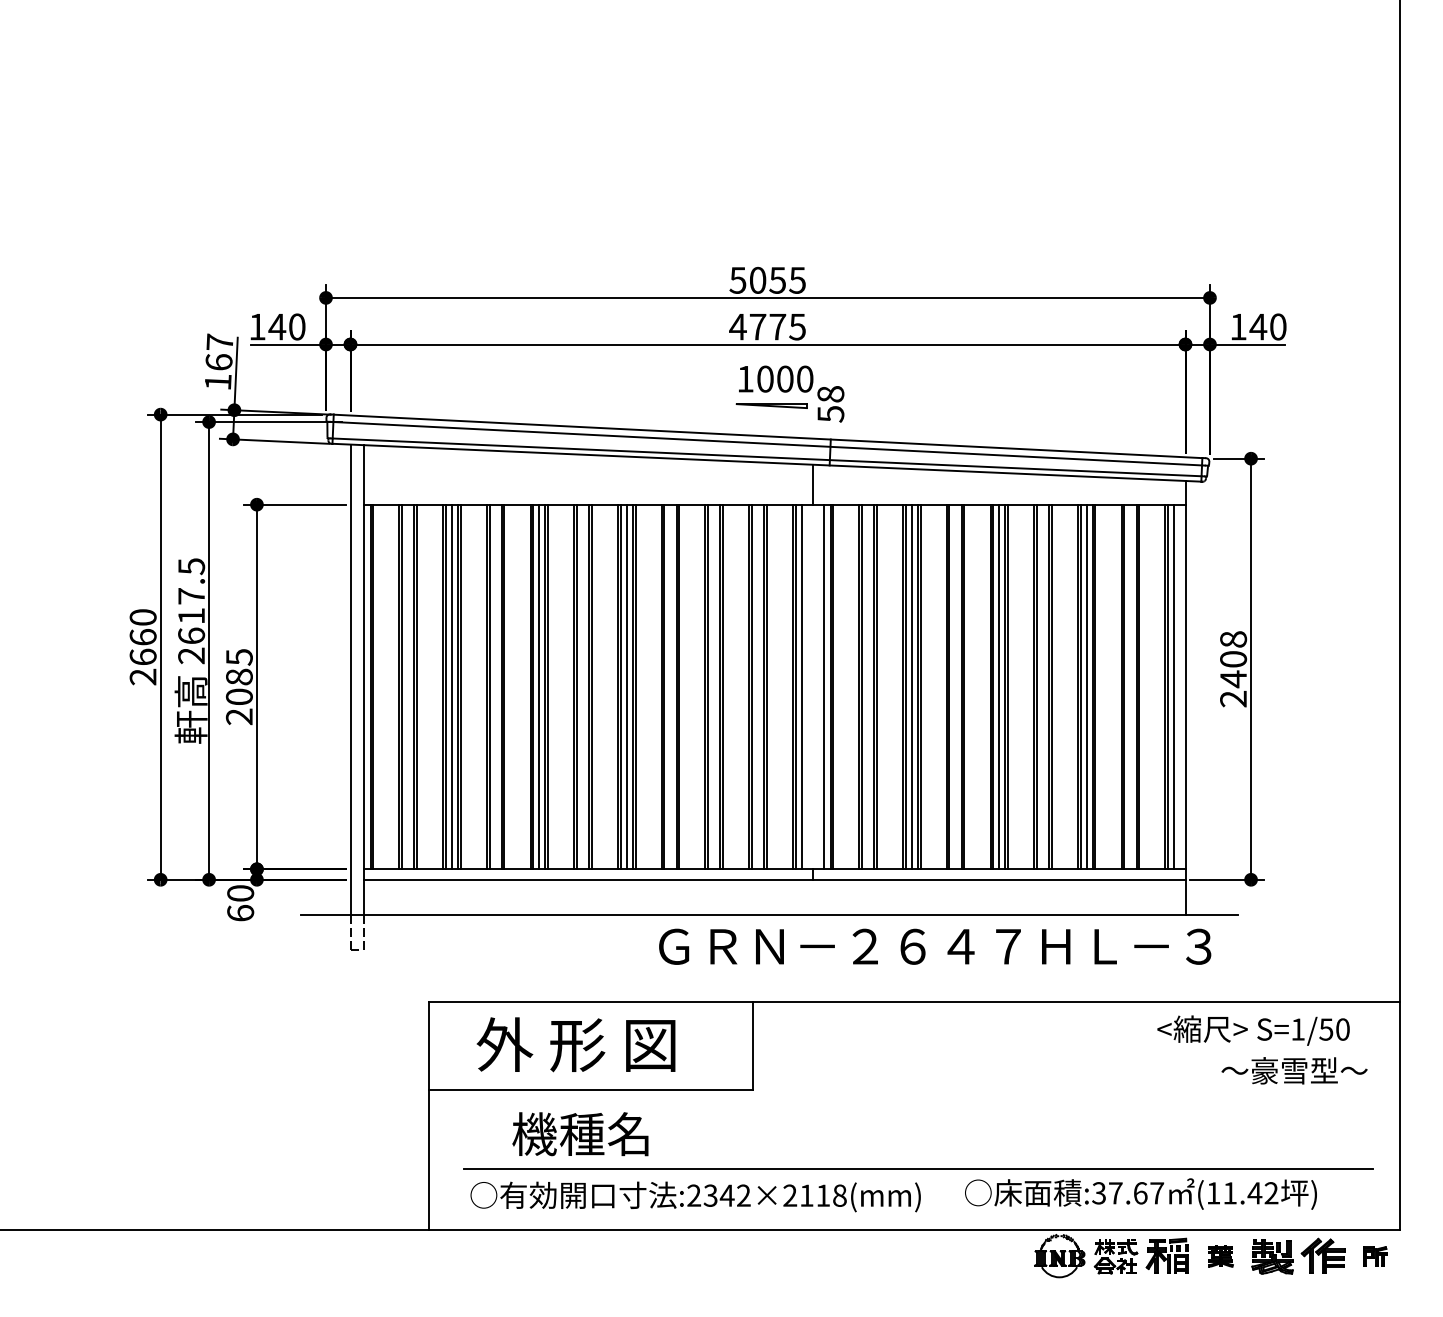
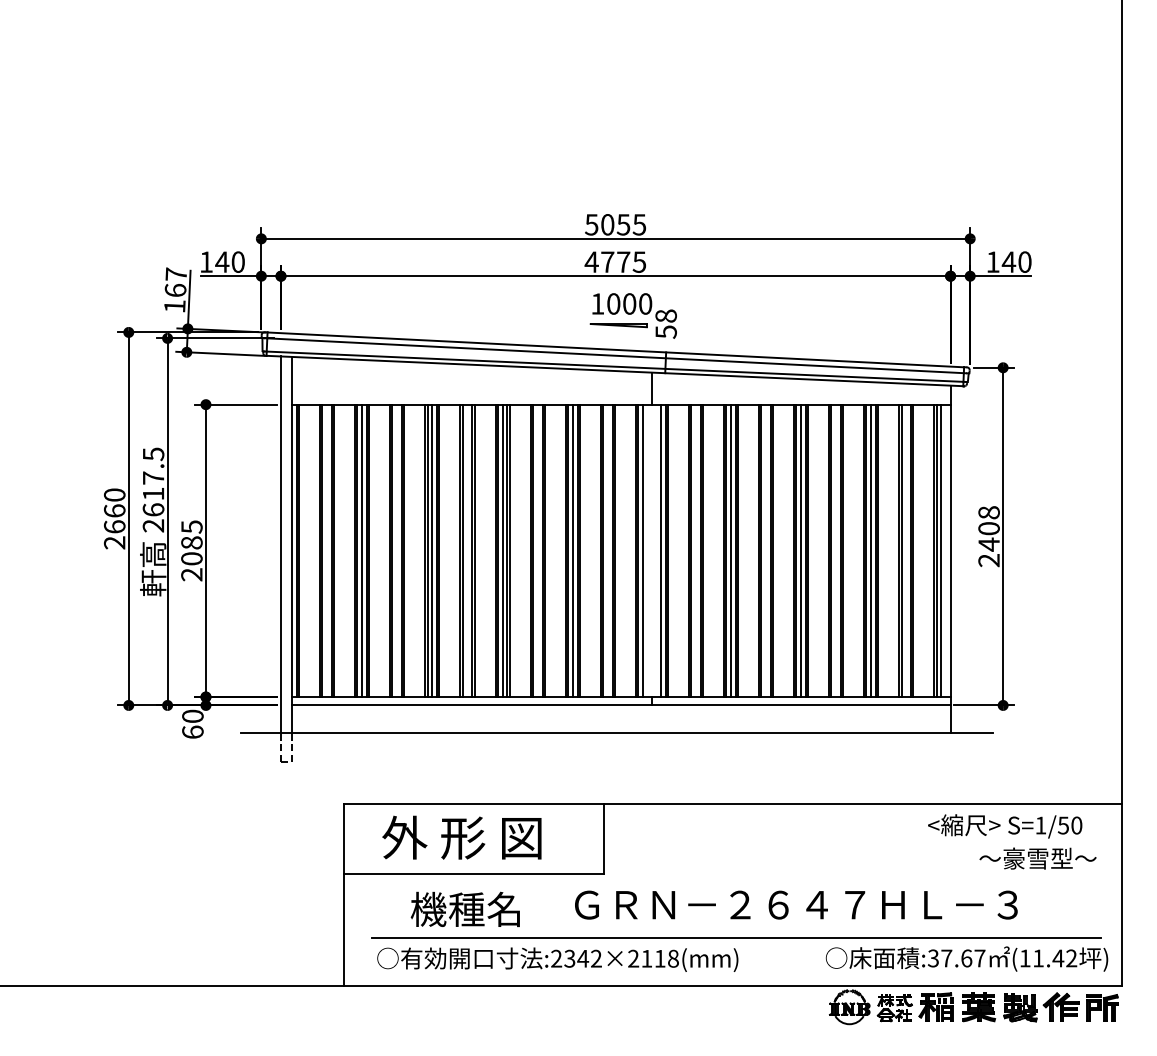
line: (714, 686) -> (572, 550), added
text: (935, 946) -> (796, 904), moved
text: (1140, 1193) -> (966, 958), moved
part: (1220, 1256) -> (978, 1007), size x1.67
part: (1374, 1256) -> (1102, 1007), size x1.67

